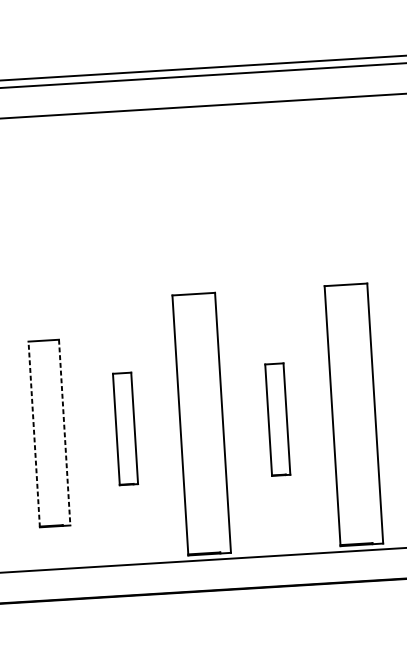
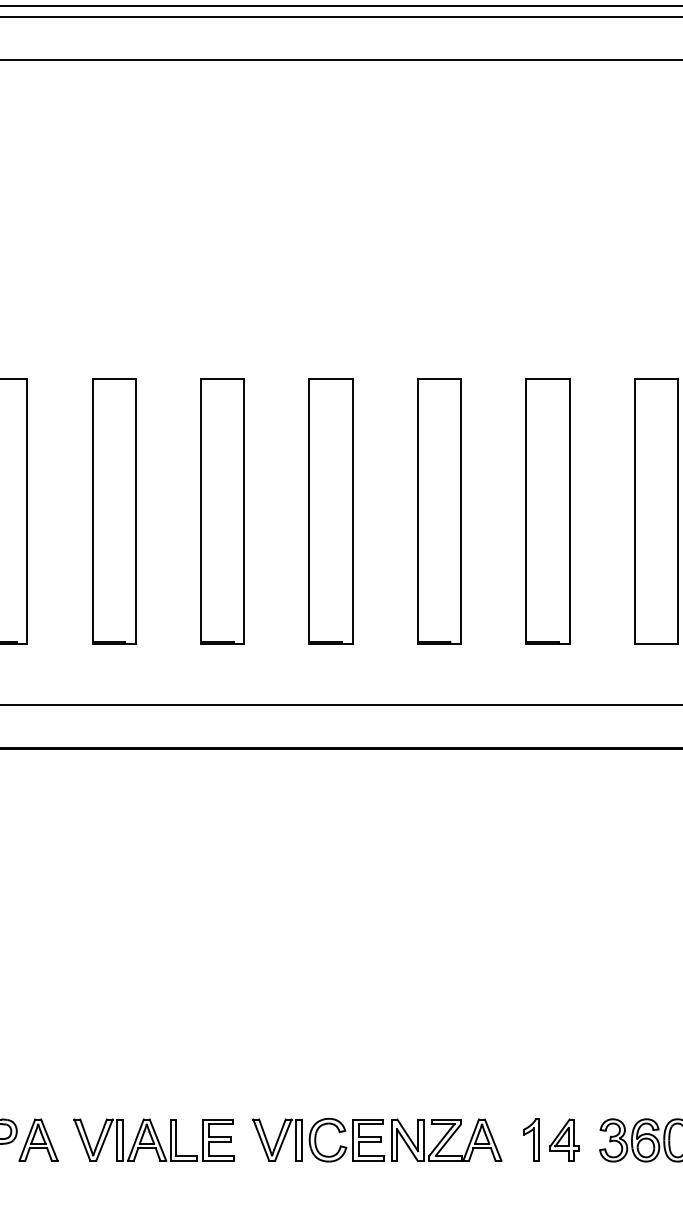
part: (353, 415) -> (547, 511), size x0.71
part: (277, 419) -> (439, 511), size x1.67
part: (201, 424) -> (330, 511), size x0.71
part: (125, 429) -> (222, 511), size x1.67
line: (64, 432) -> (135, 511), dashed -> solid
line: (34, 433) -> (92, 510), dashed -> solid

